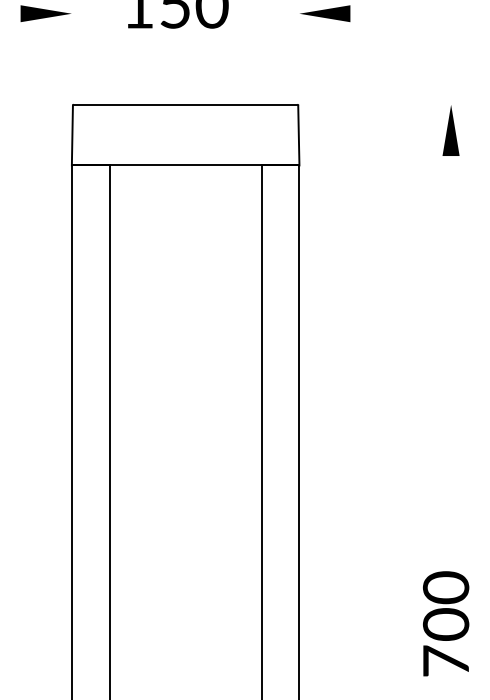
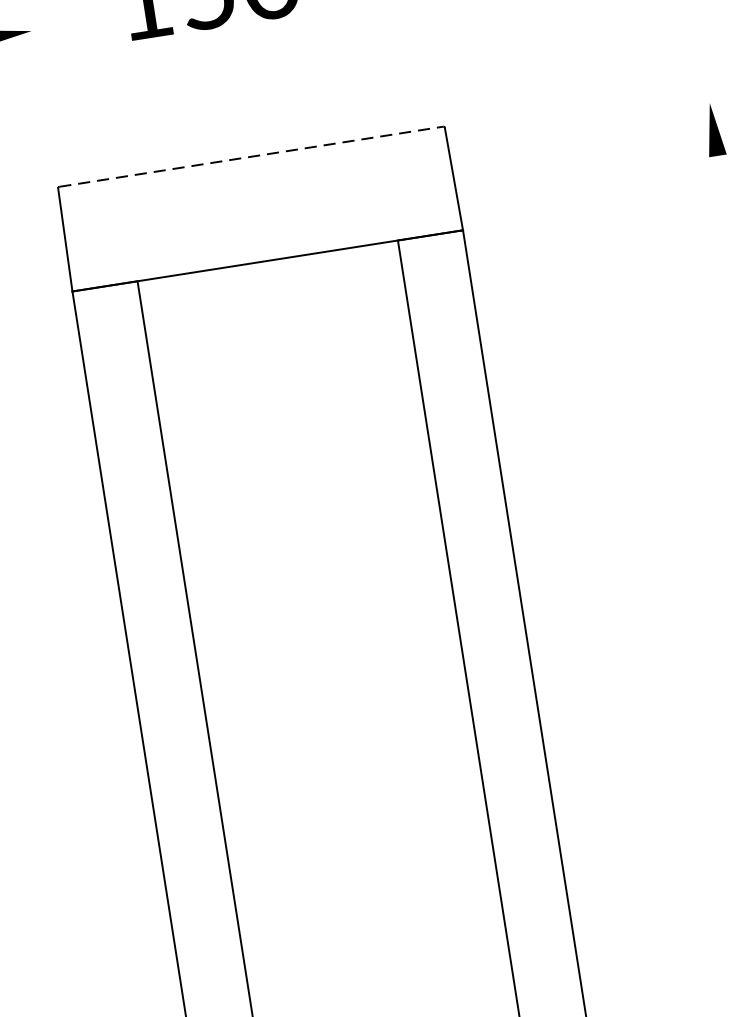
line: (185, 104) -> (251, 156), solid -> dashed
part: (450, 130) -> (712, 129), size x0.6

